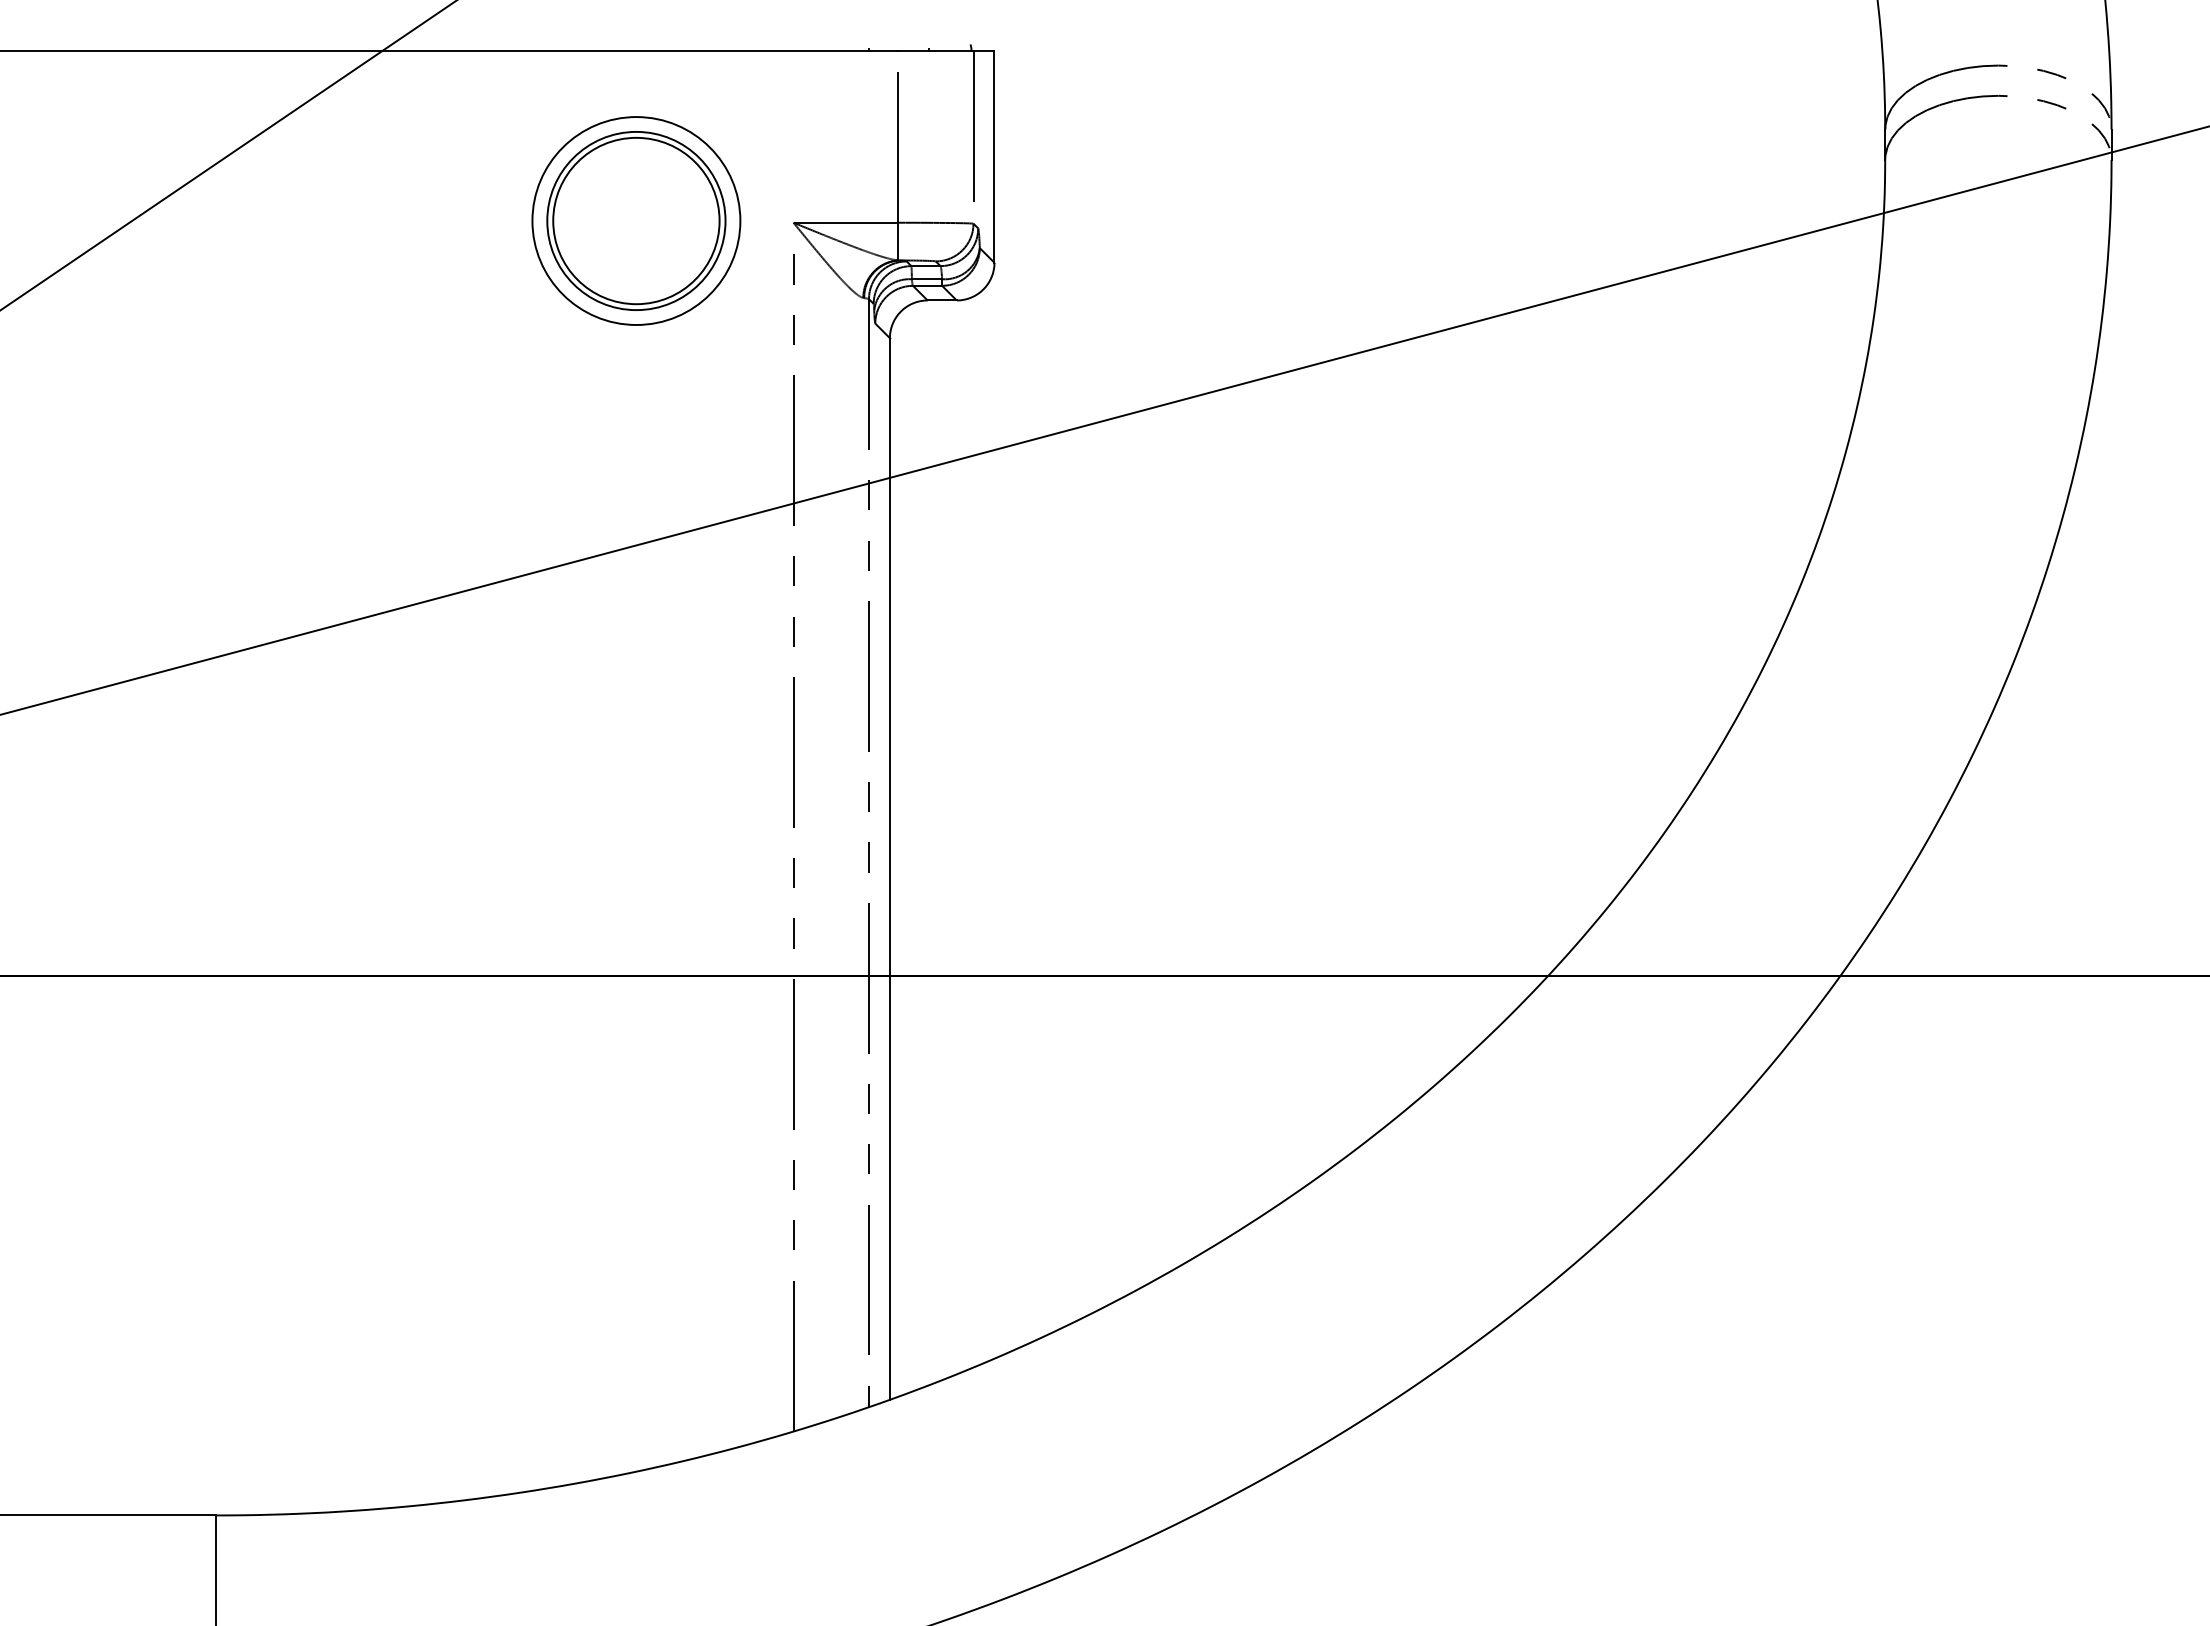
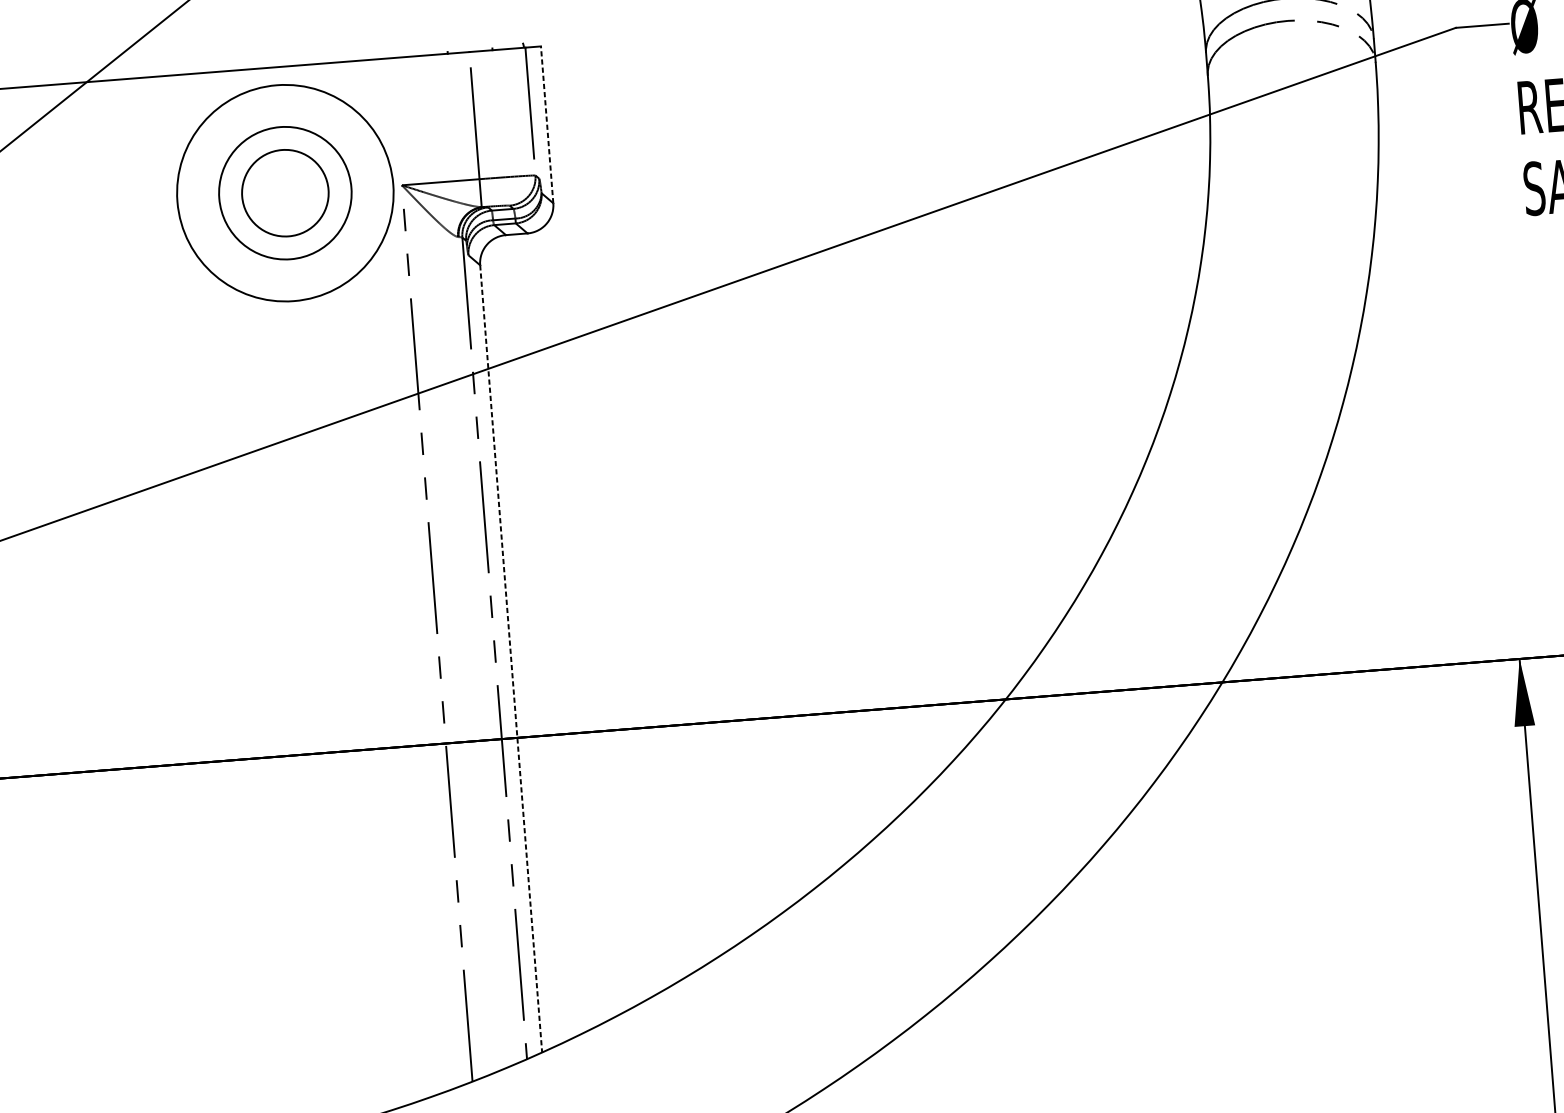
line: (994, 157) -> (547, 125), solid -> dashed
circle: (636, 220) -> (285, 192), size x0.7
circle: (636, 220) -> (285, 192), size x1.4
line: (889, 869) -> (510, 659), solid -> dashed

